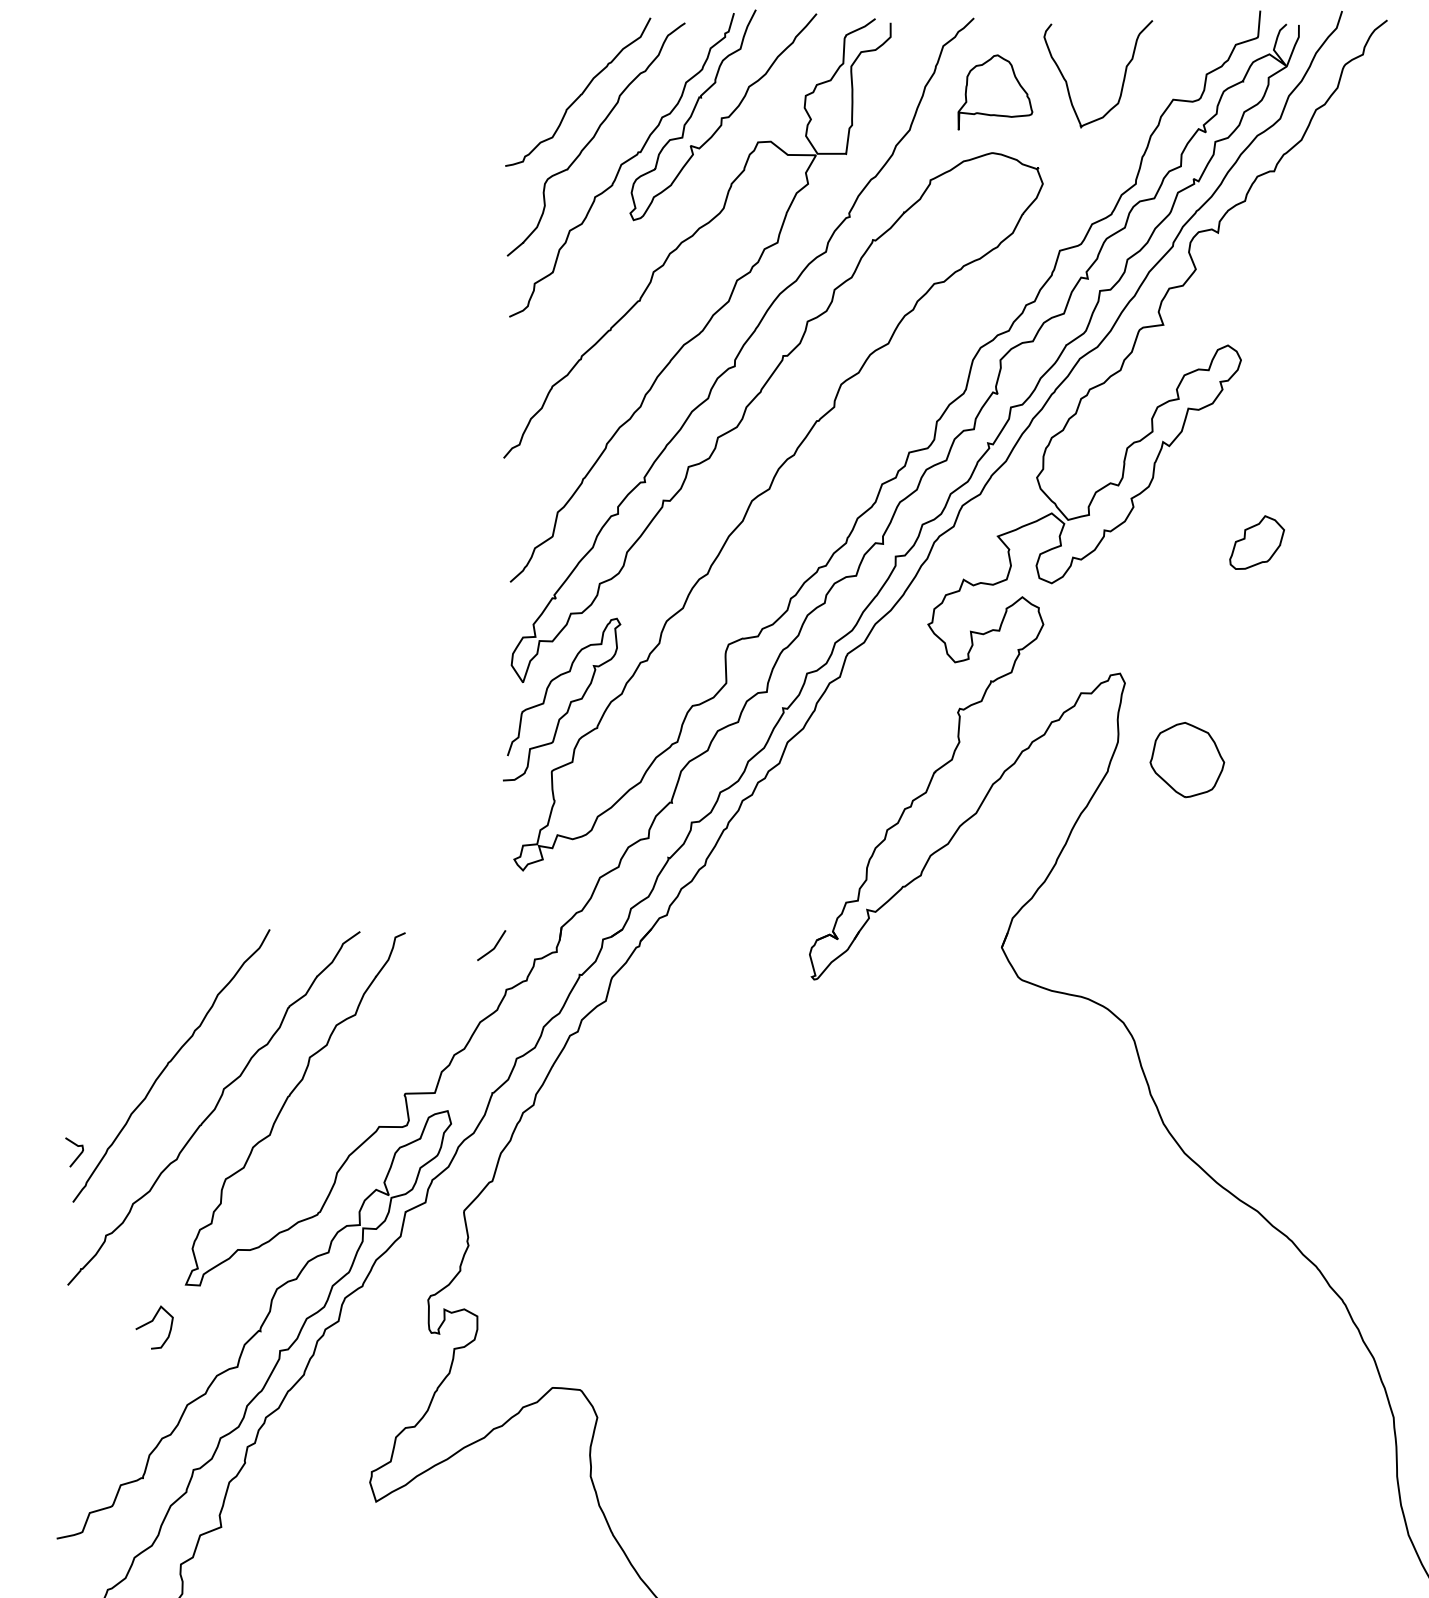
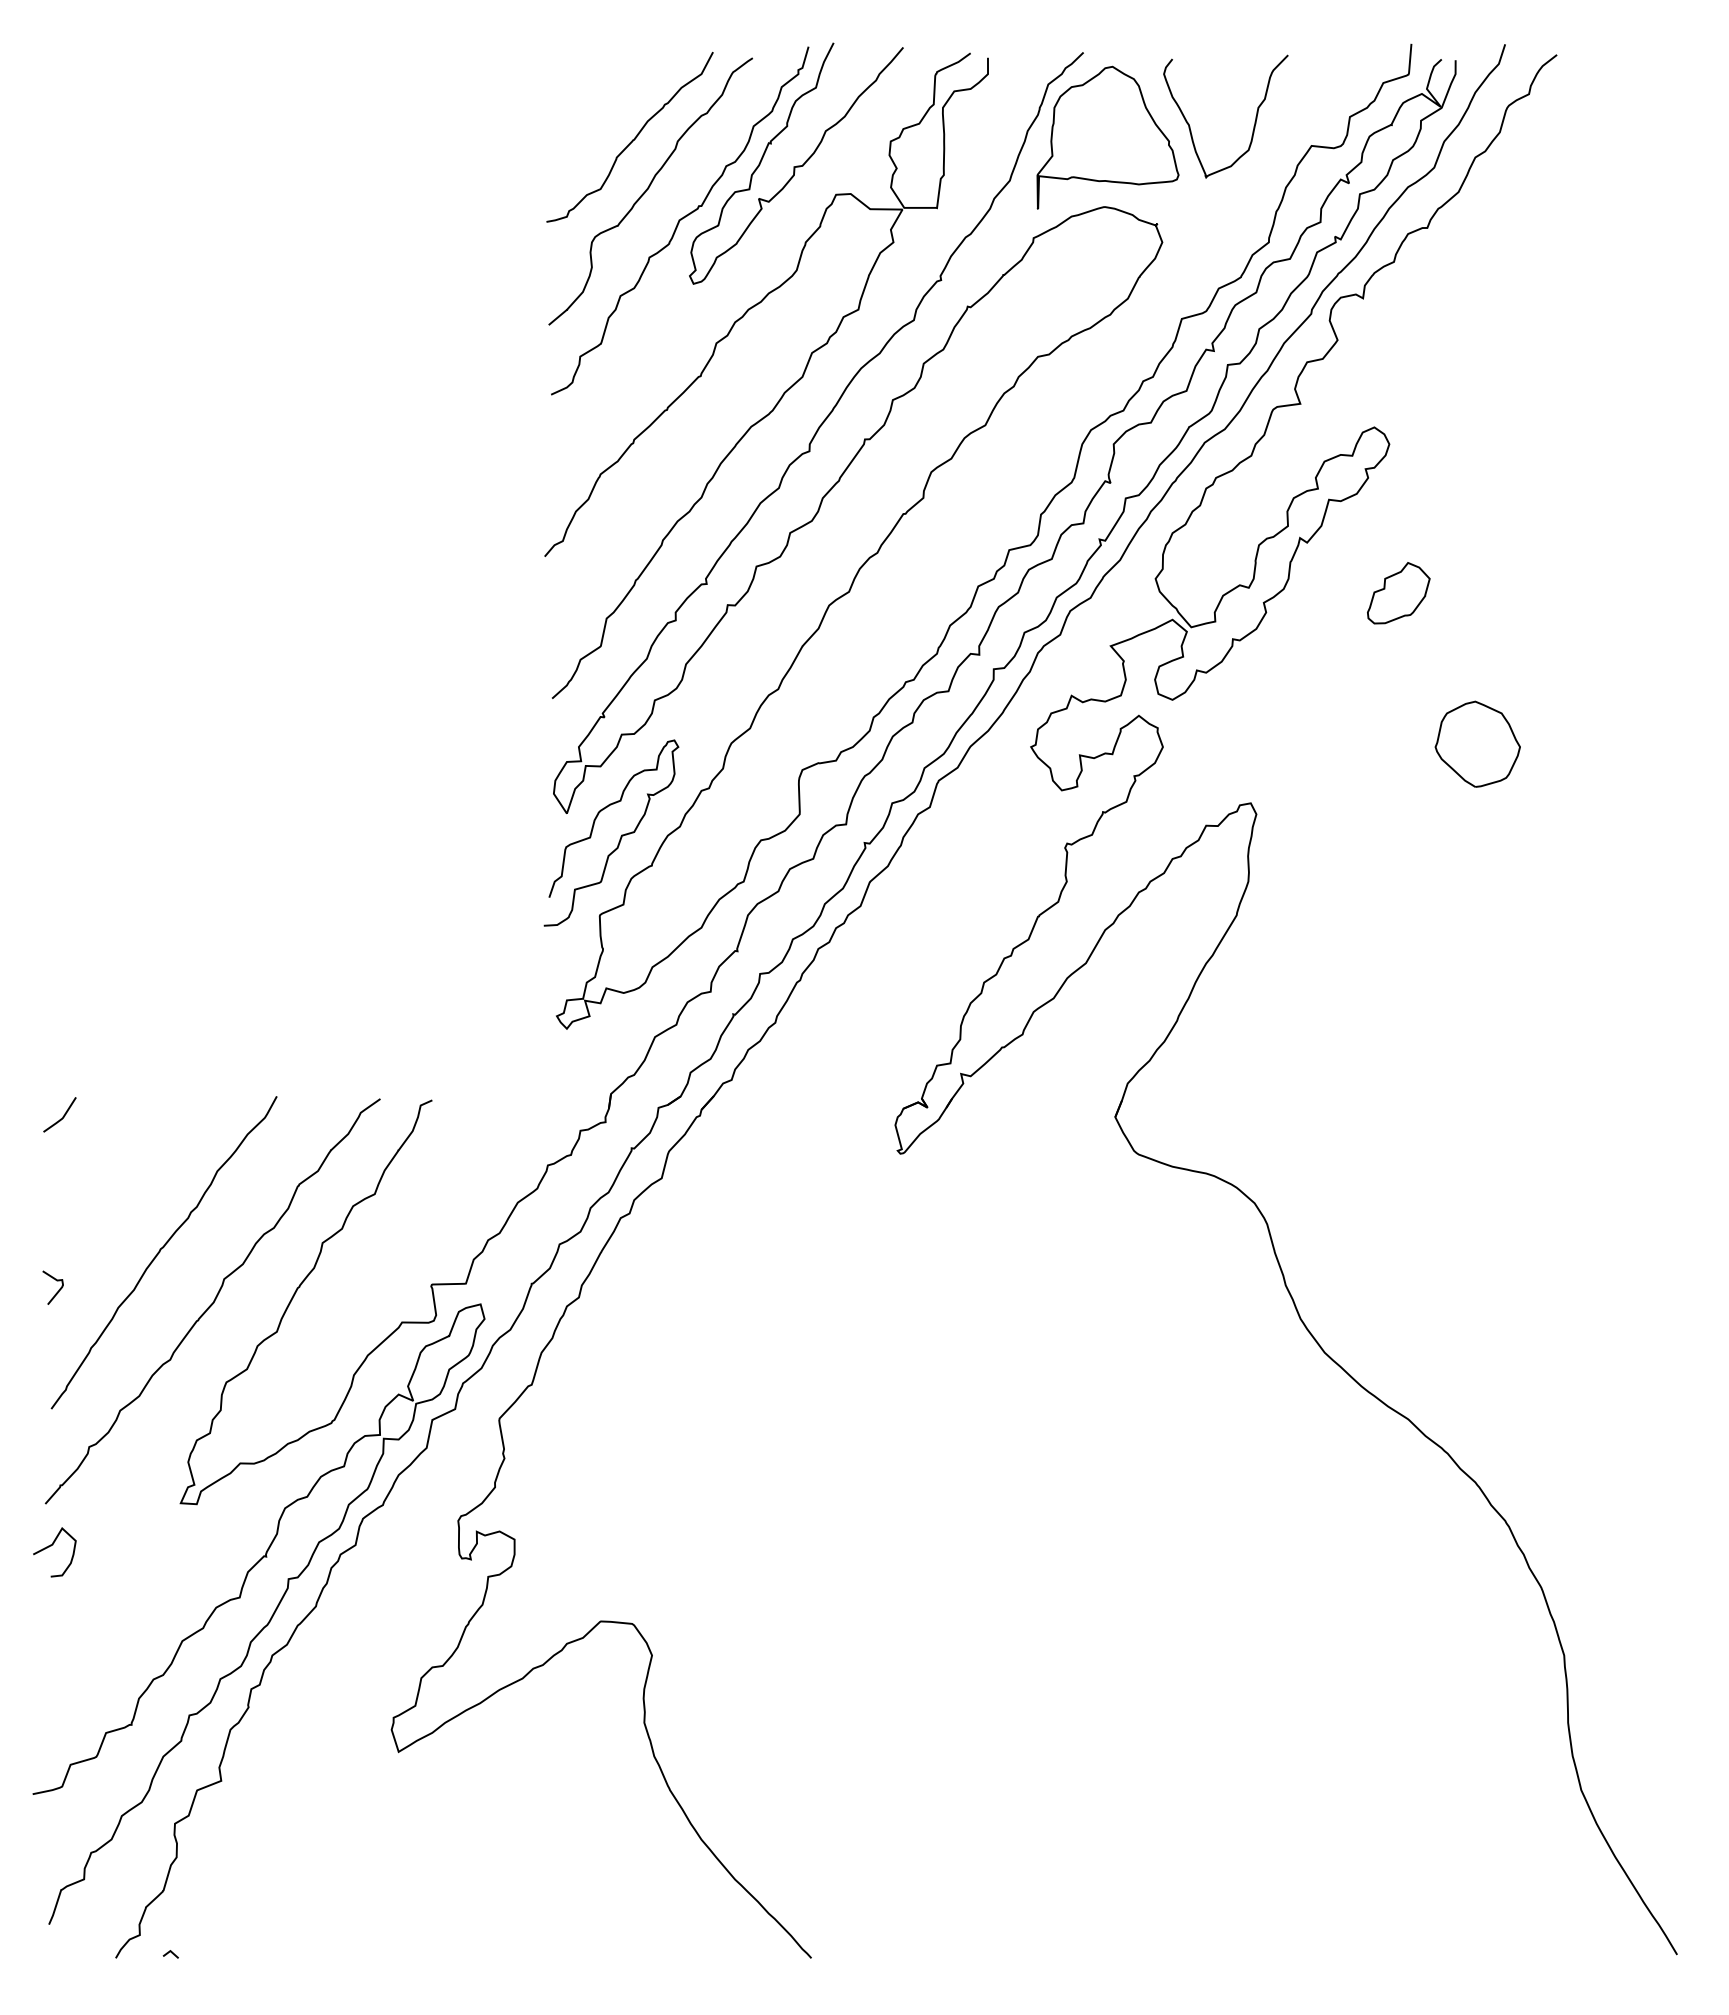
part: (994, 92) -> (1107, 137), size x1.67
part: (1256, 542) -> (1398, 593), moved
part: (1187, 759) -> (1477, 743), moved
curve: (493, 947) -> (62, 1116), moved
curve: (78, 1155) -> (57, 1291), moved
curve: (151, 1322) -> (51, 1546), moved

